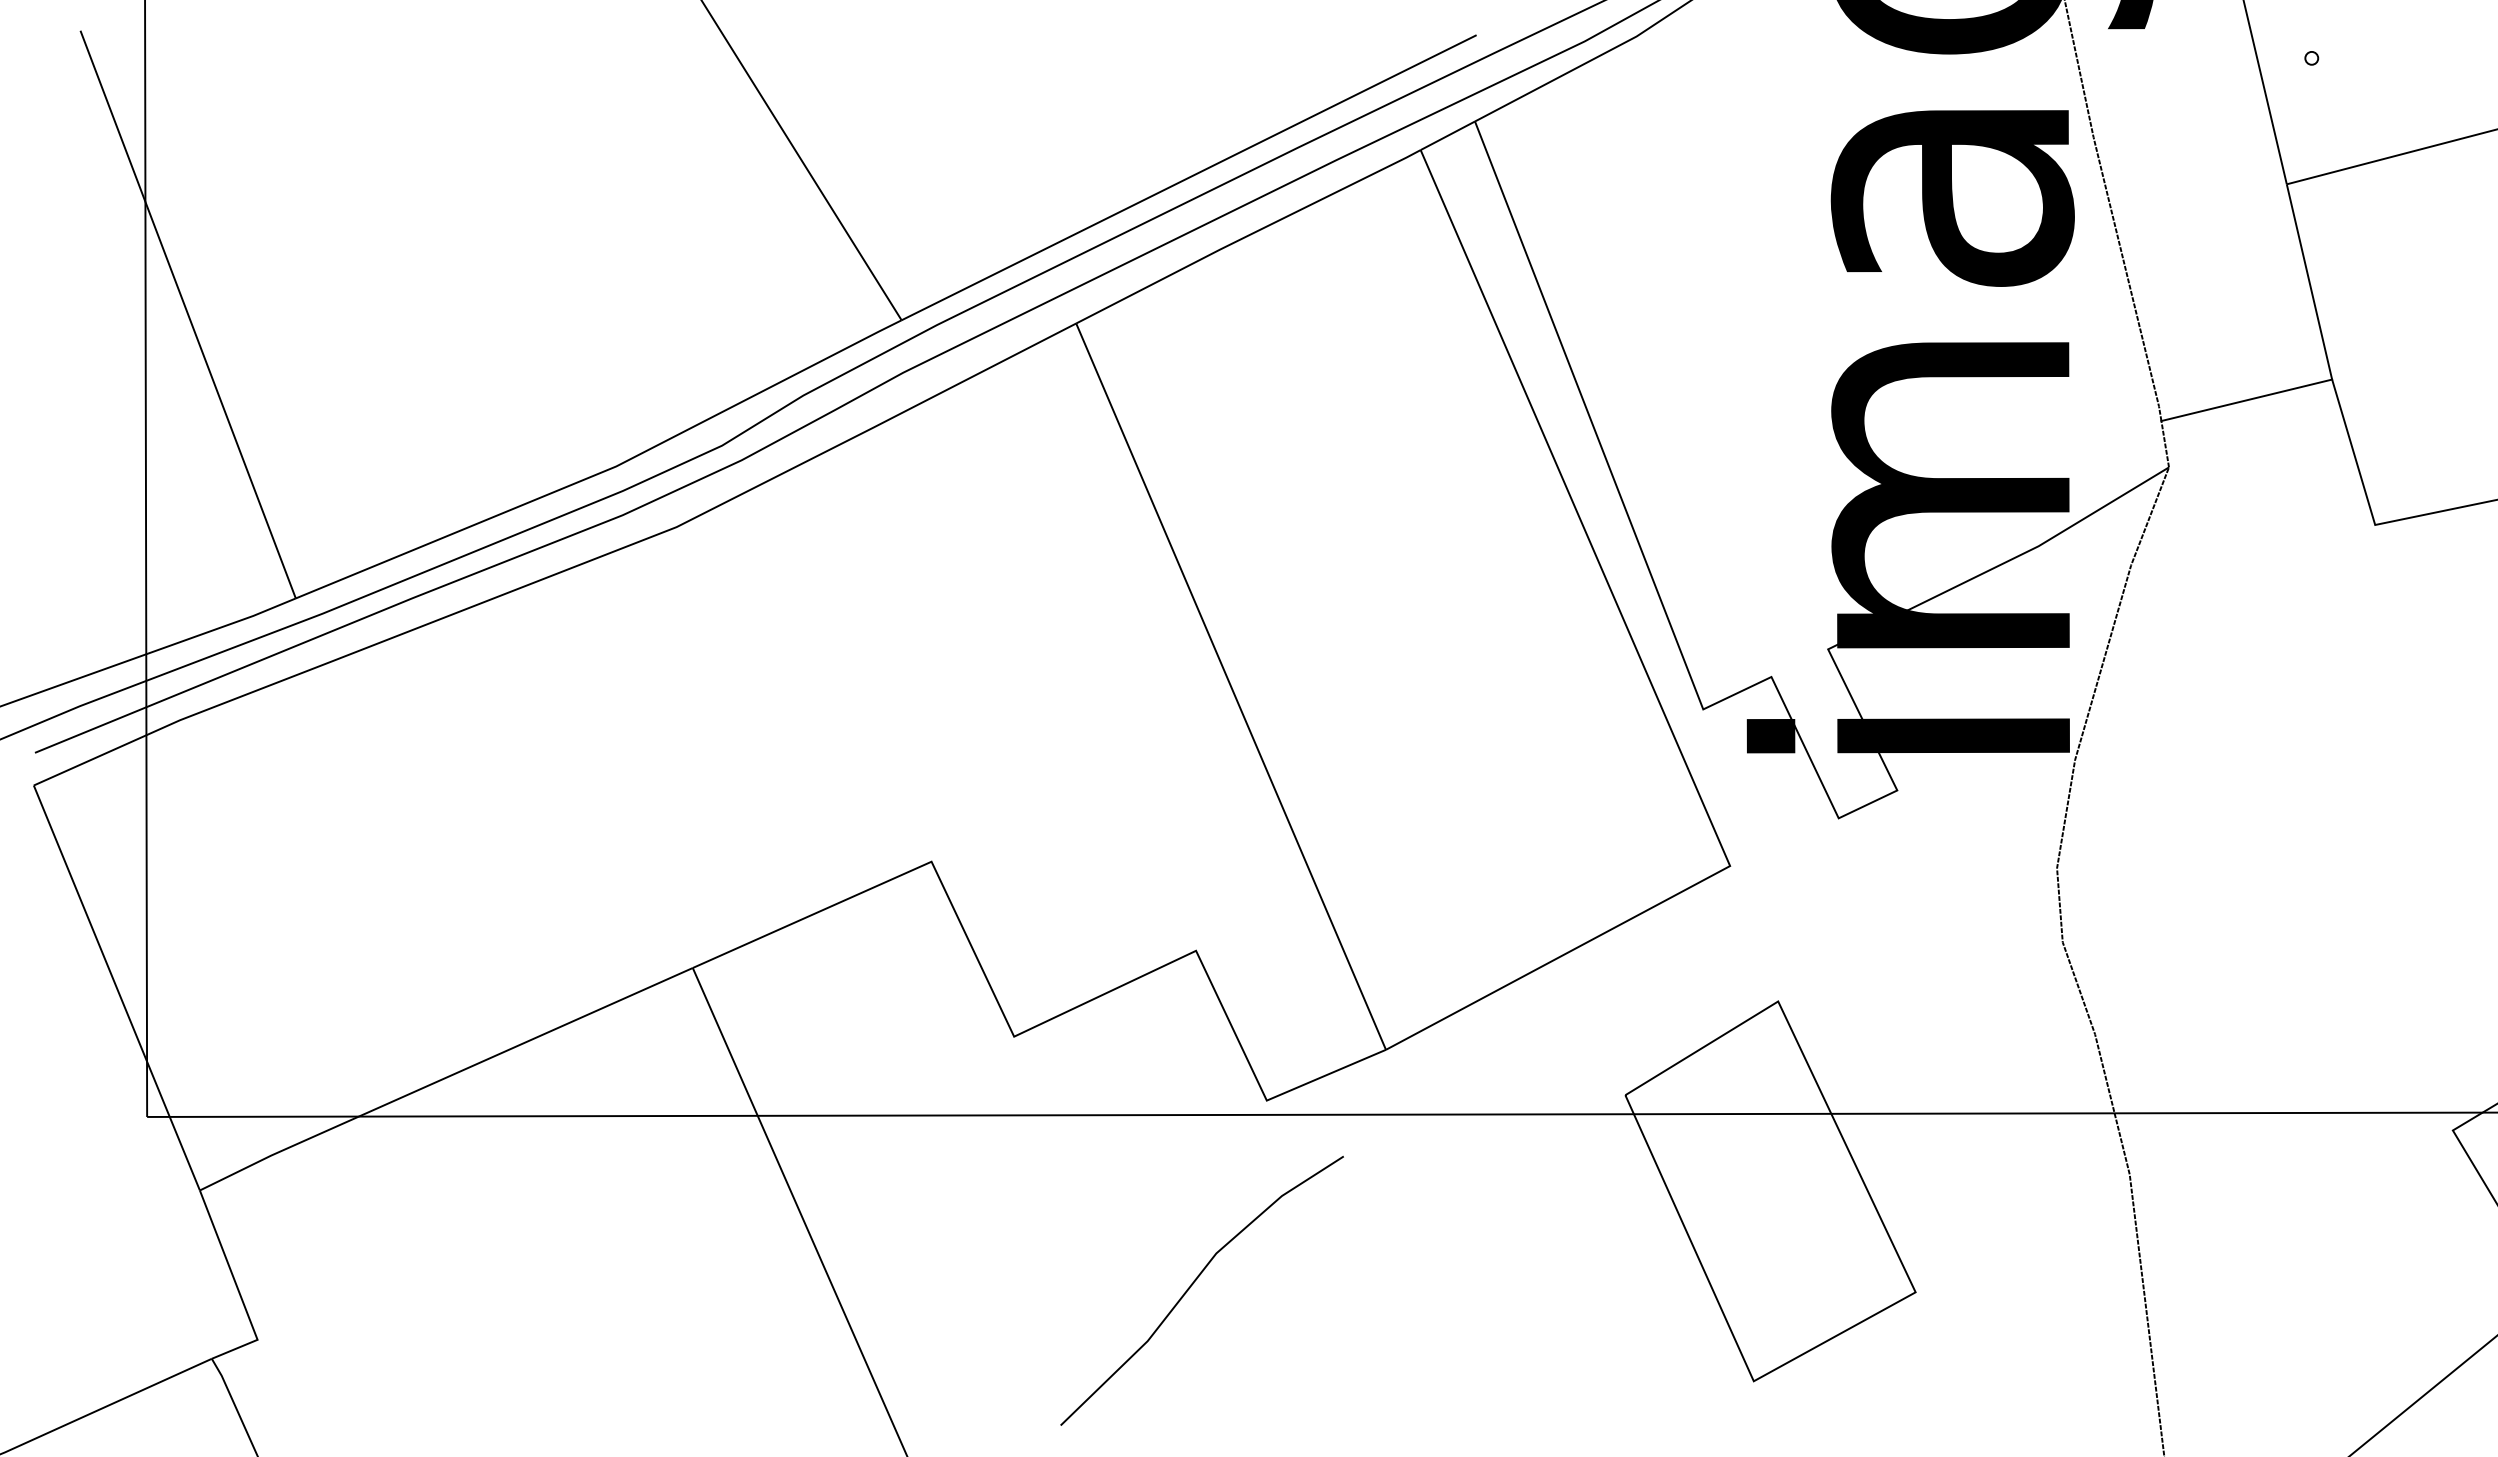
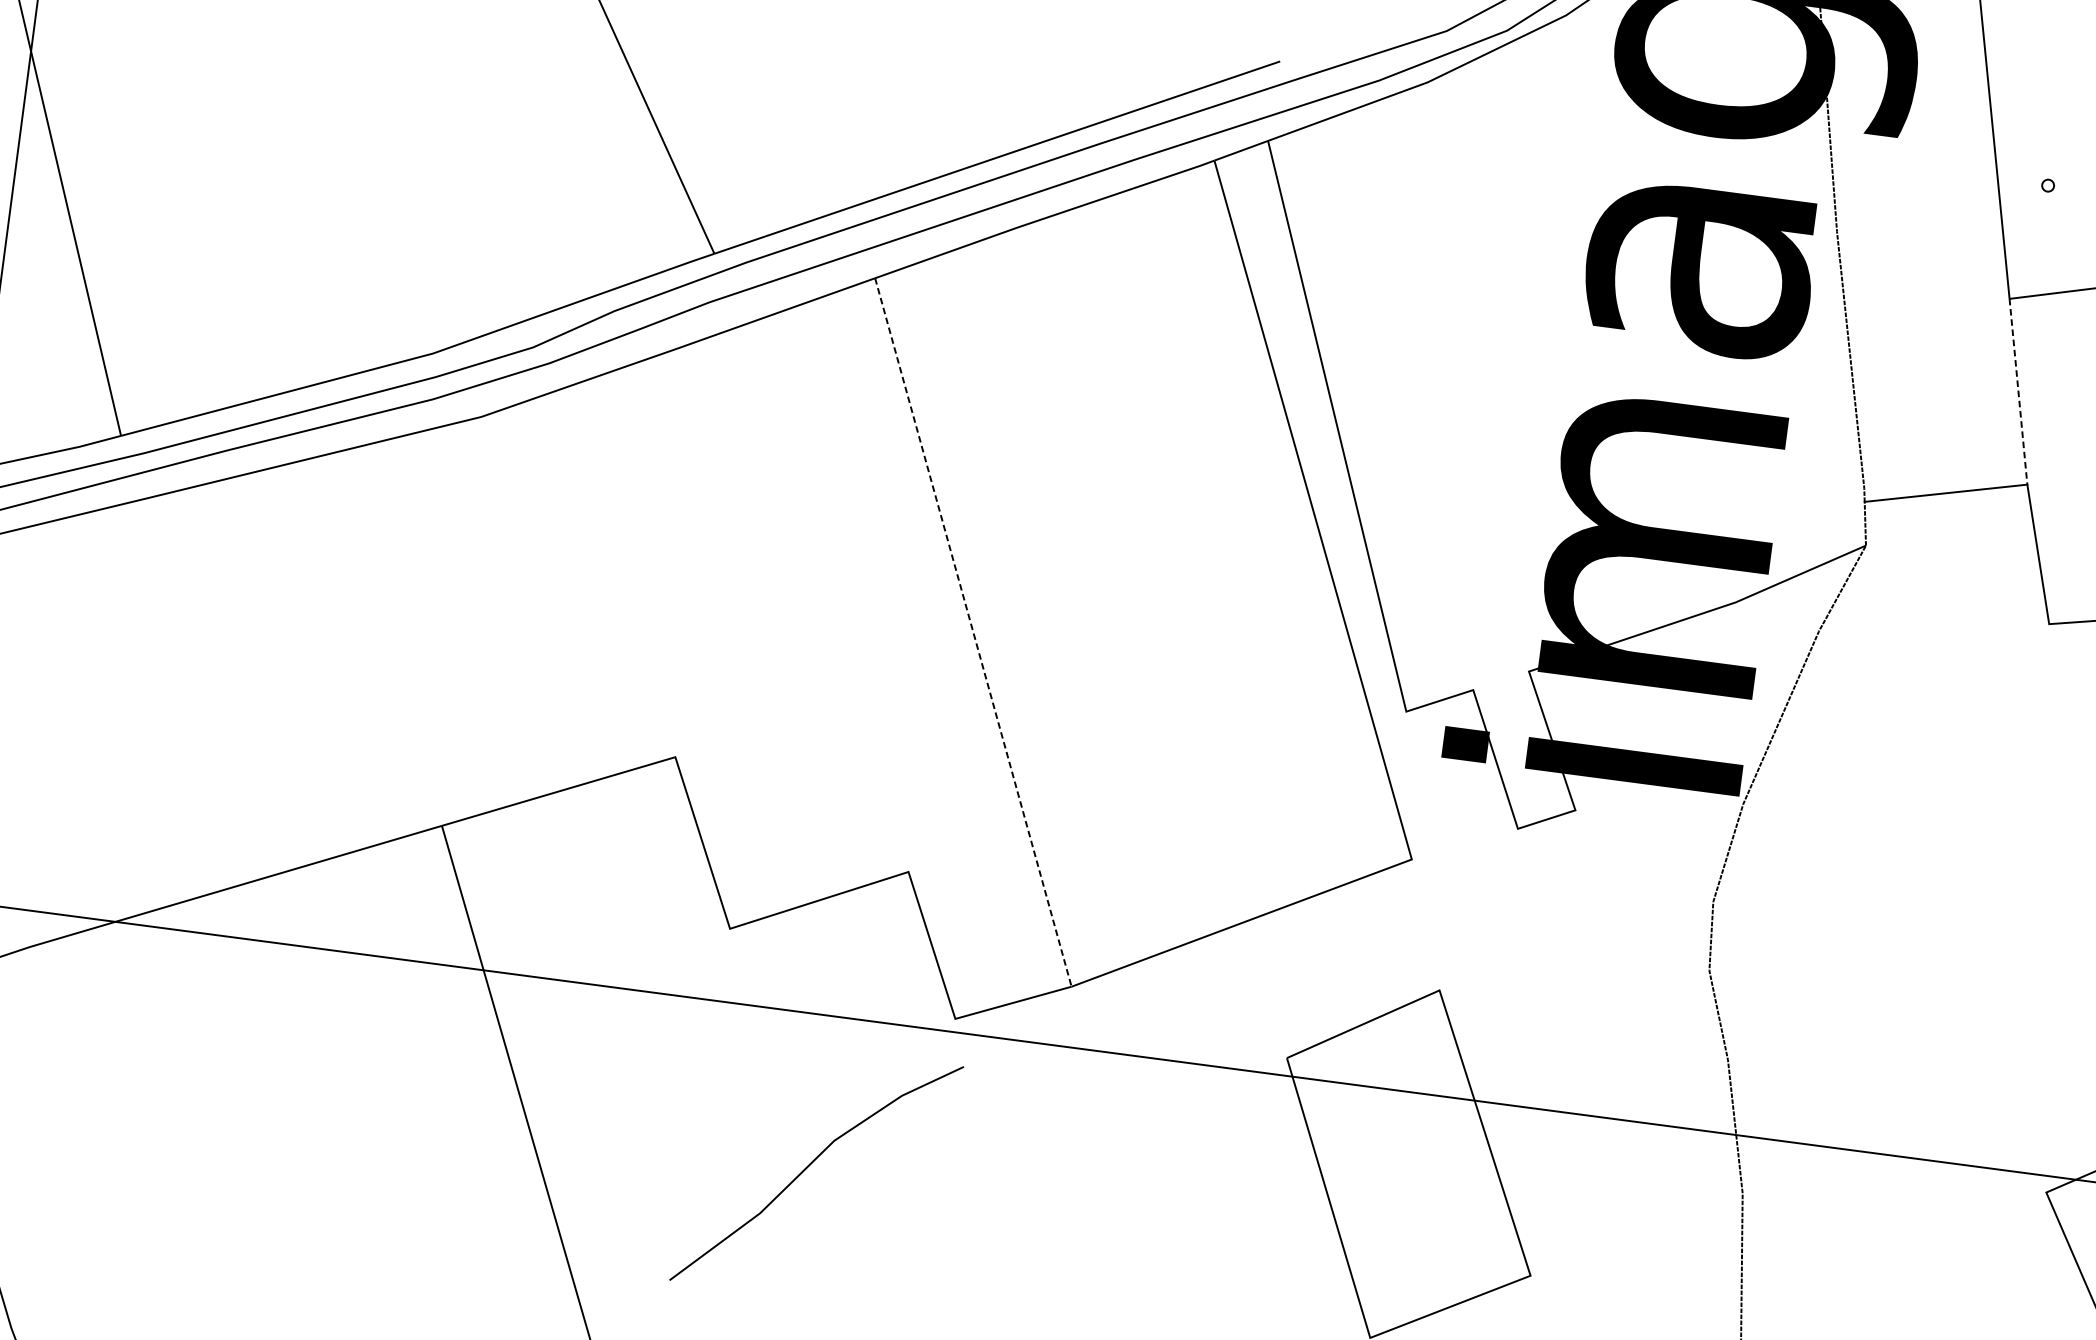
line: (2309, 282) -> (2018, 392), solid -> dashed
line: (1231, 686) -> (973, 632), solid -> dashed
line: (1194, 1283) -> (810, 1165), moved

